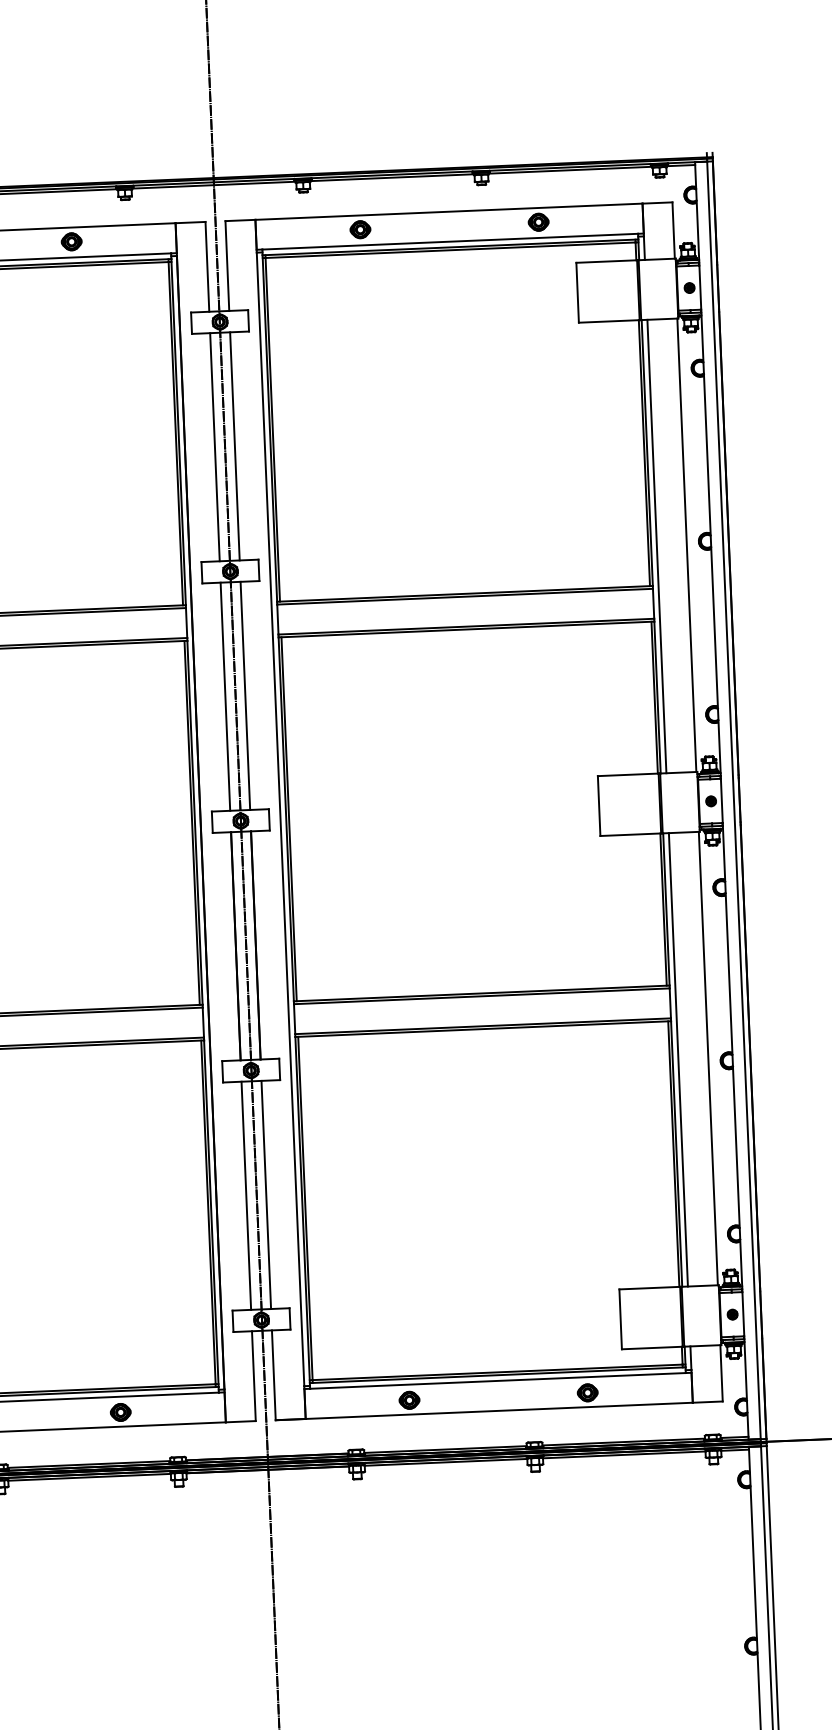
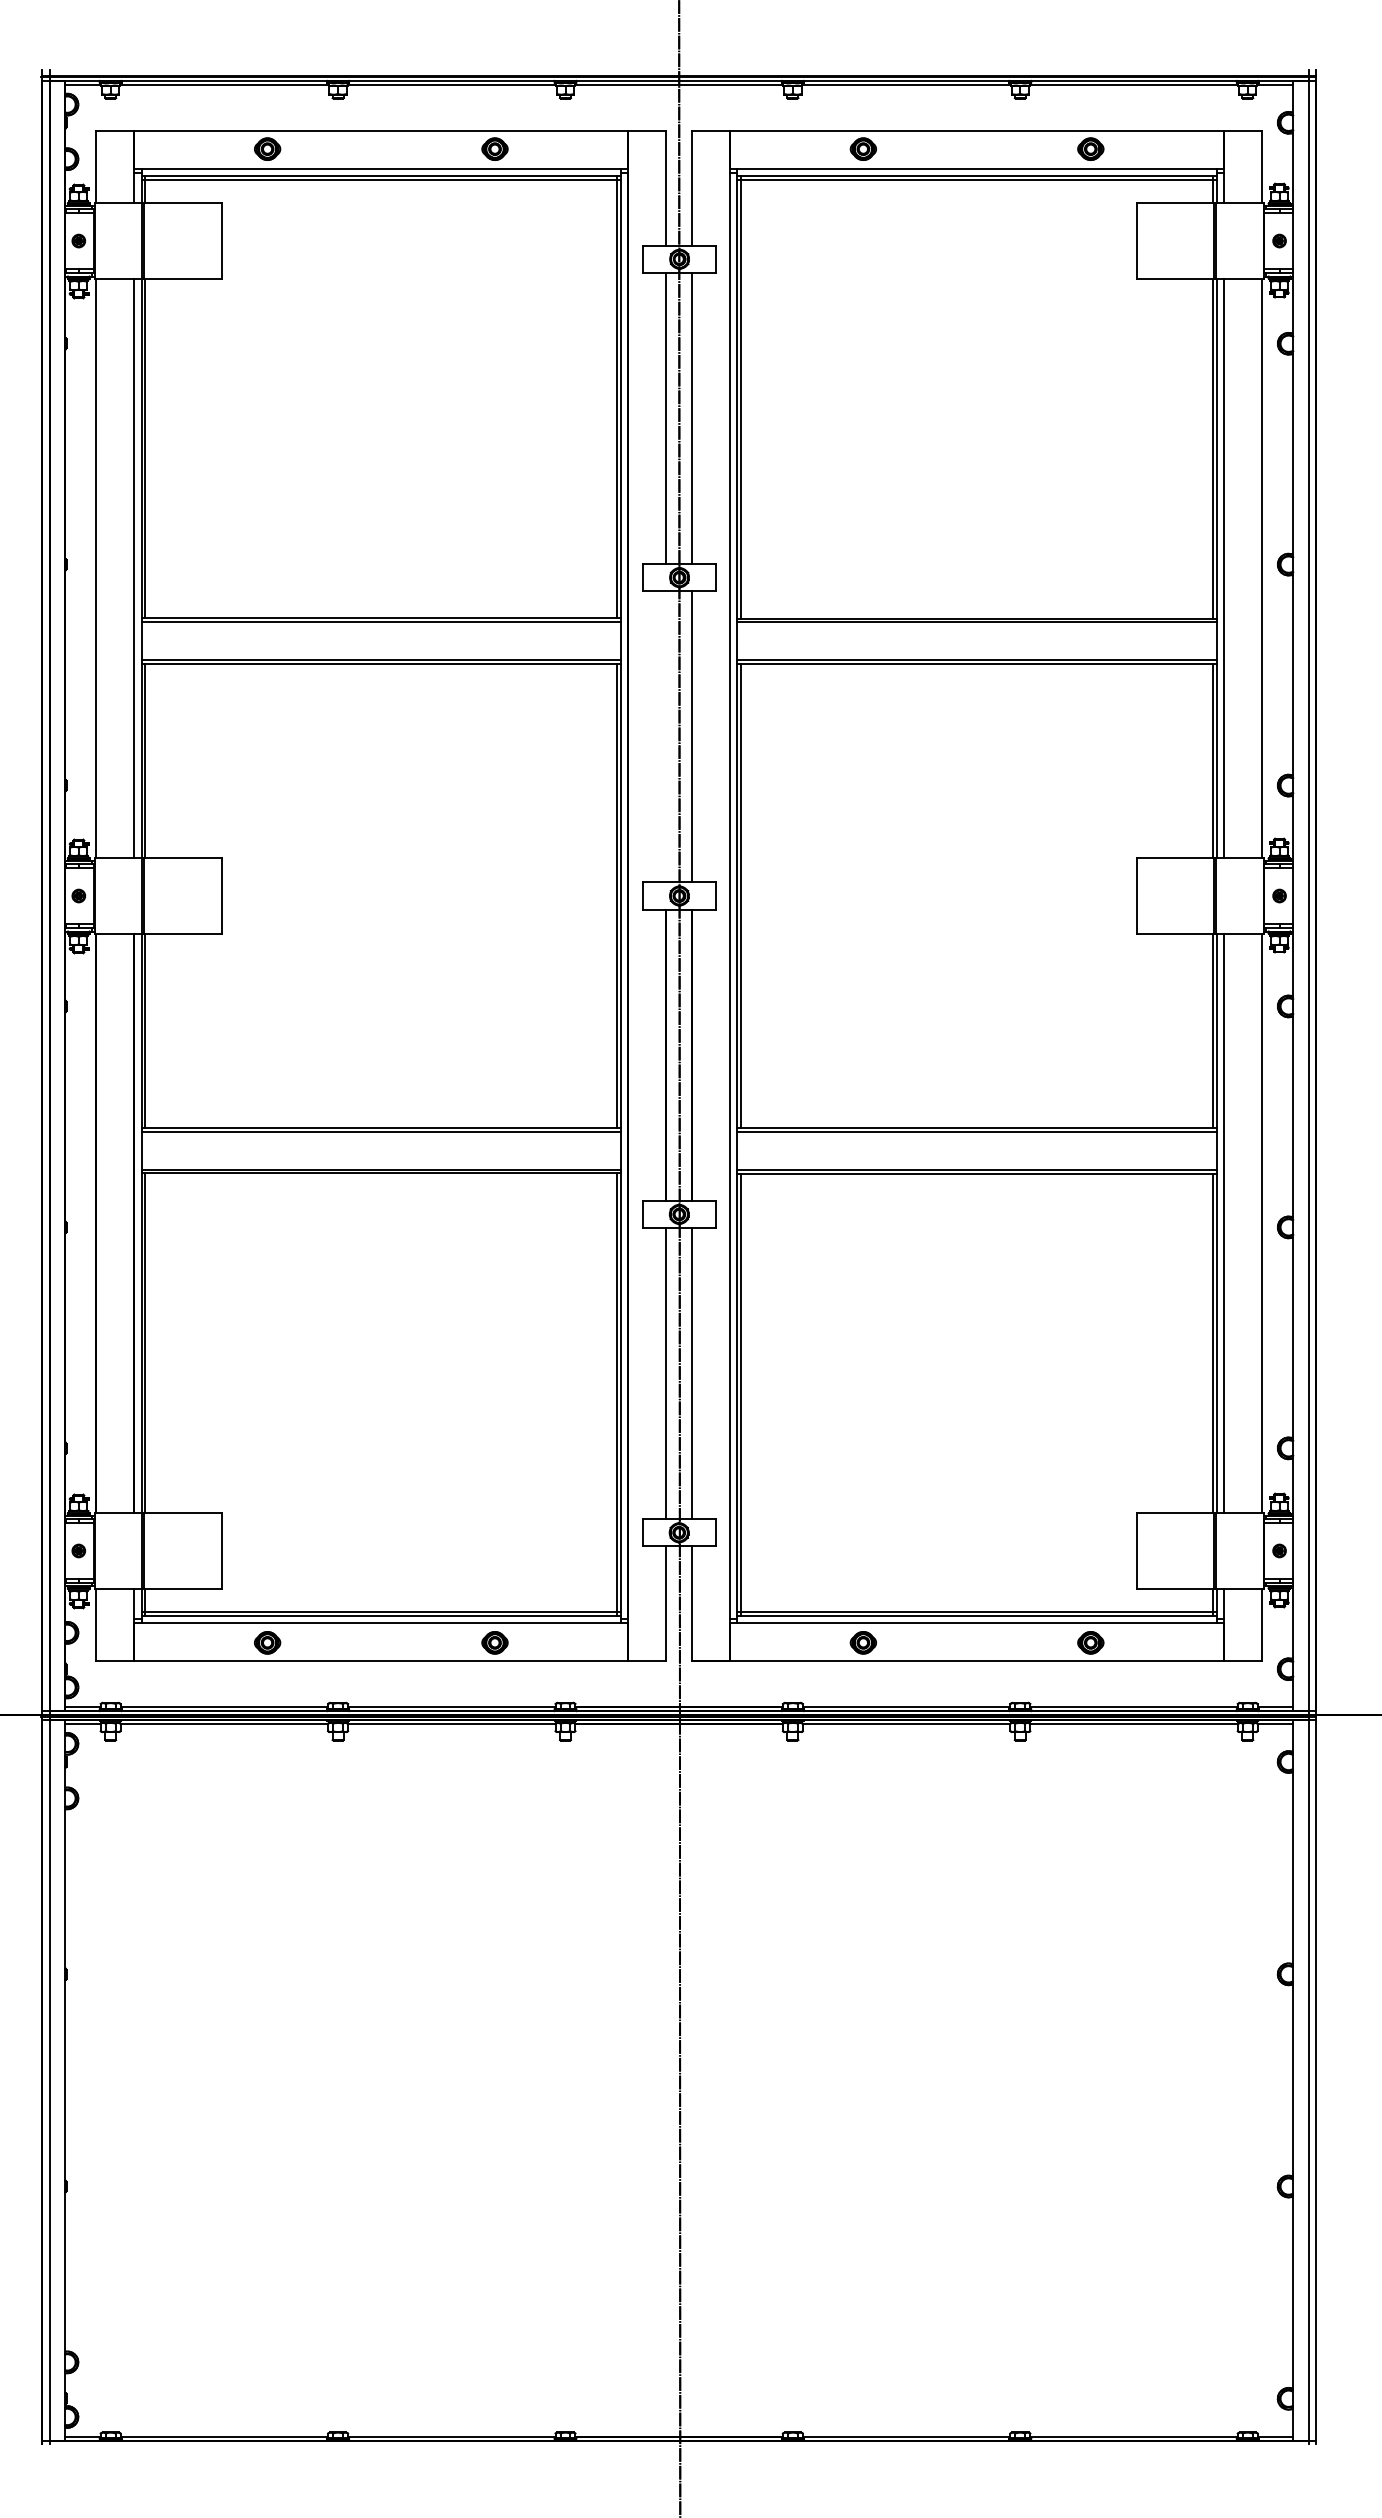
line: (225, 696) -> (666, 736), removed

